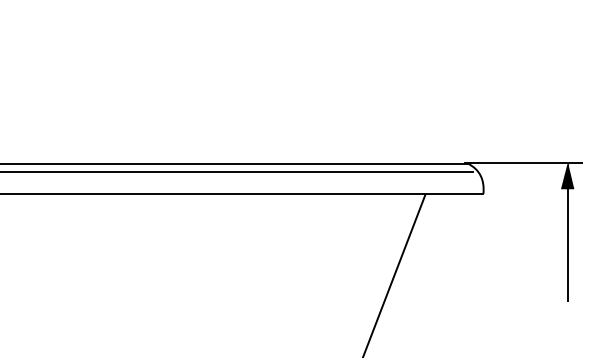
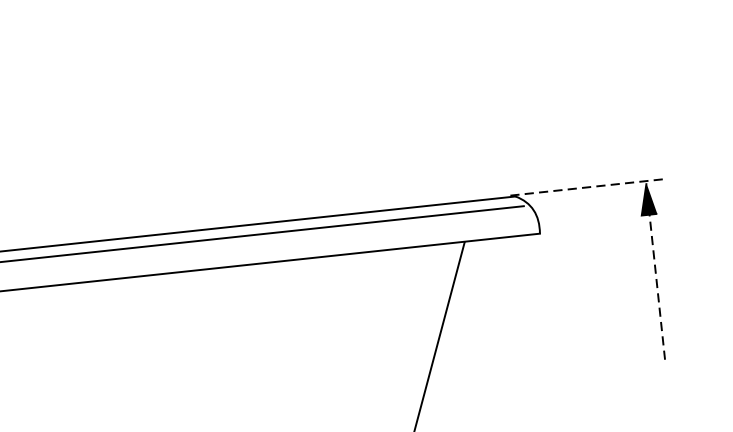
line: (523, 162) -> (587, 187), solid -> dashed
line: (568, 237) -> (656, 278), solid -> dashed

